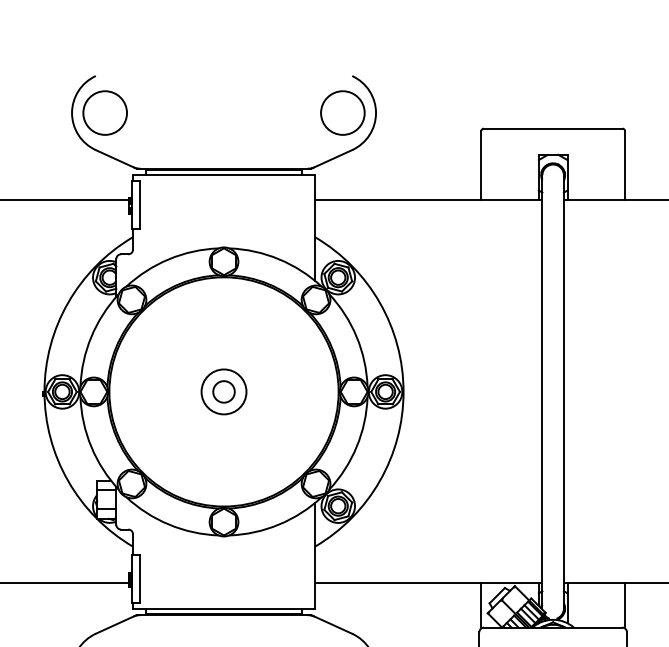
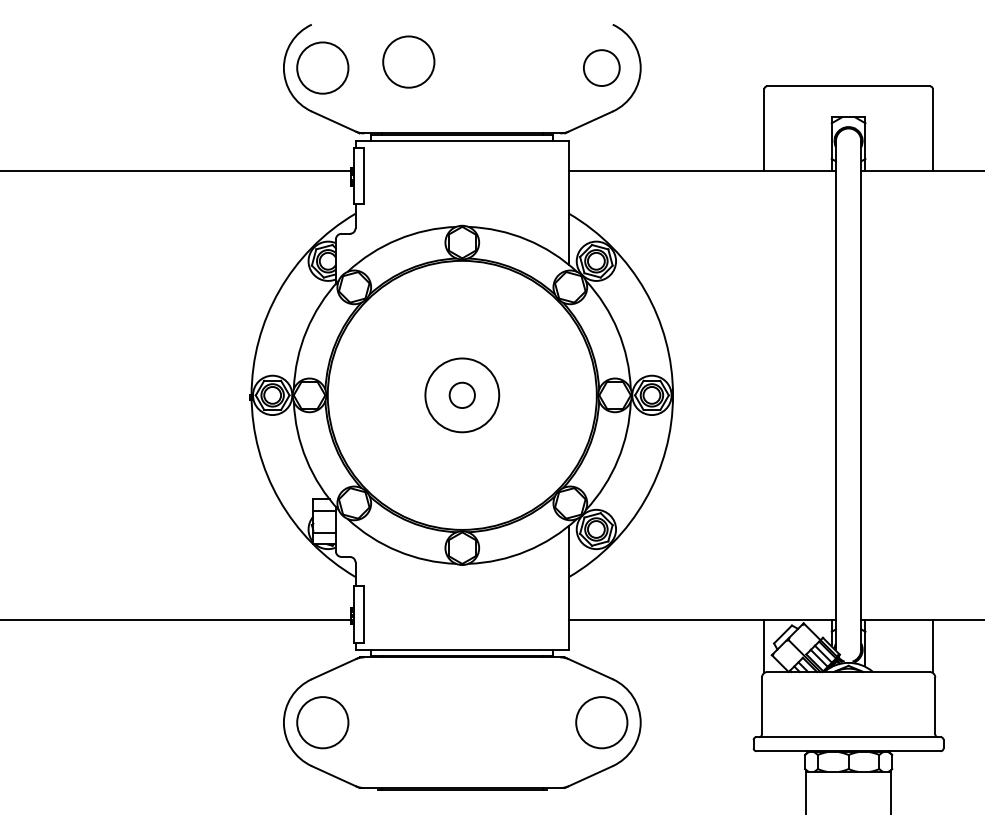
circle: (178, 107) -> (408, 61), added
circle: (342, 112) -> (601, 67), size x0.7
circle: (223, 392) -> (461, 395), size x1.4

